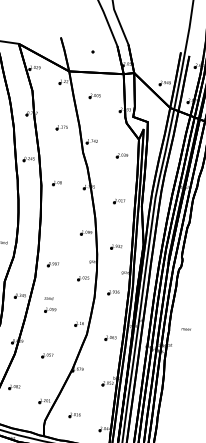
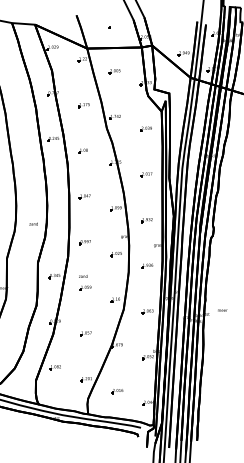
part: (56, 182) -> (82, 150), moved
part: (55, 218) -> (84, 196), added
text: (186, 329) -> (222, 310), moved

